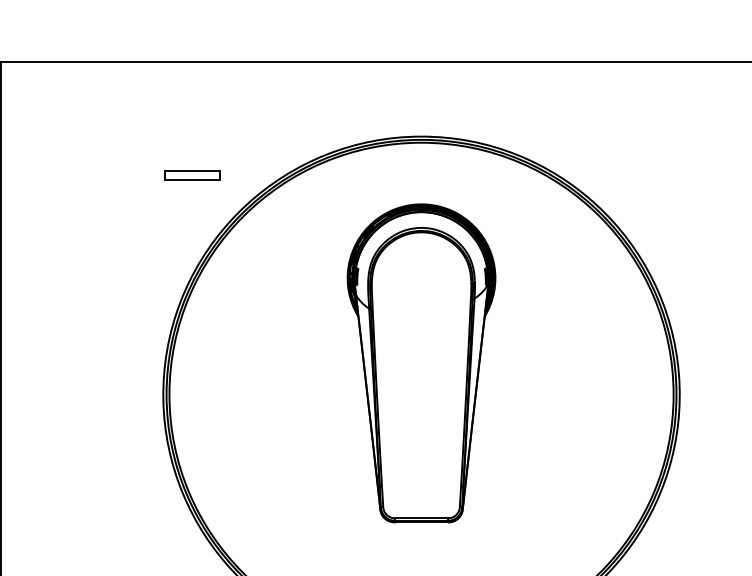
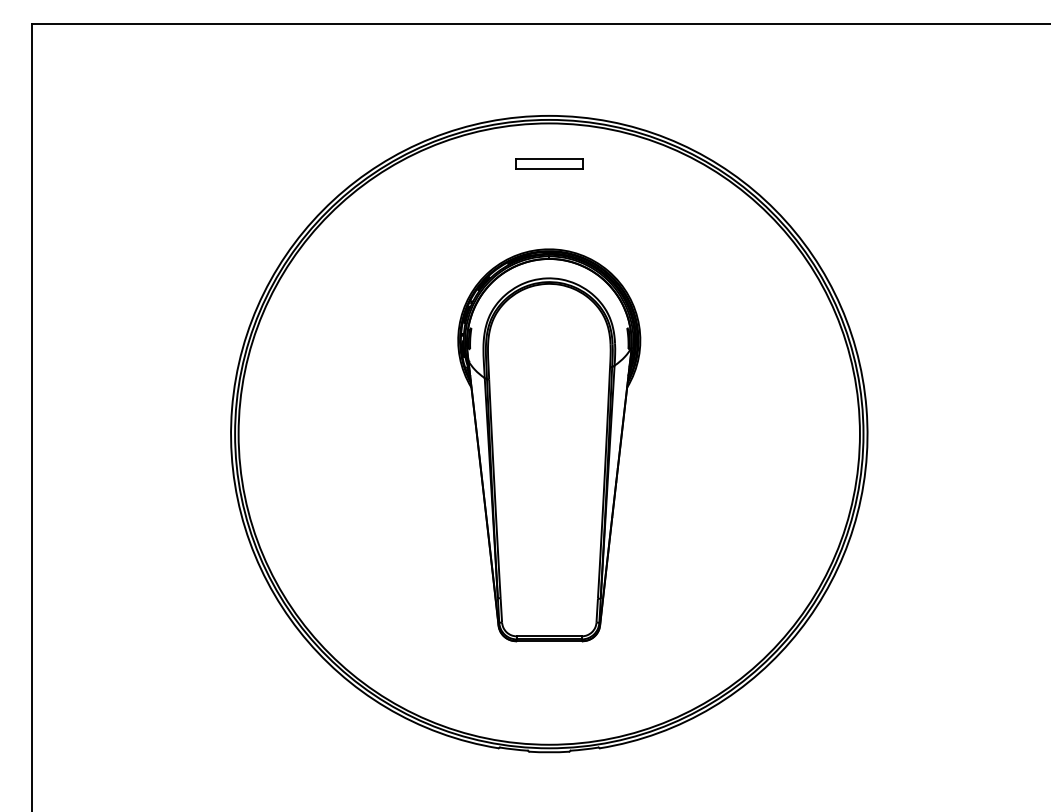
part: (192, 175) -> (549, 163), moved
part: (421, 363) -> (549, 445), moved

